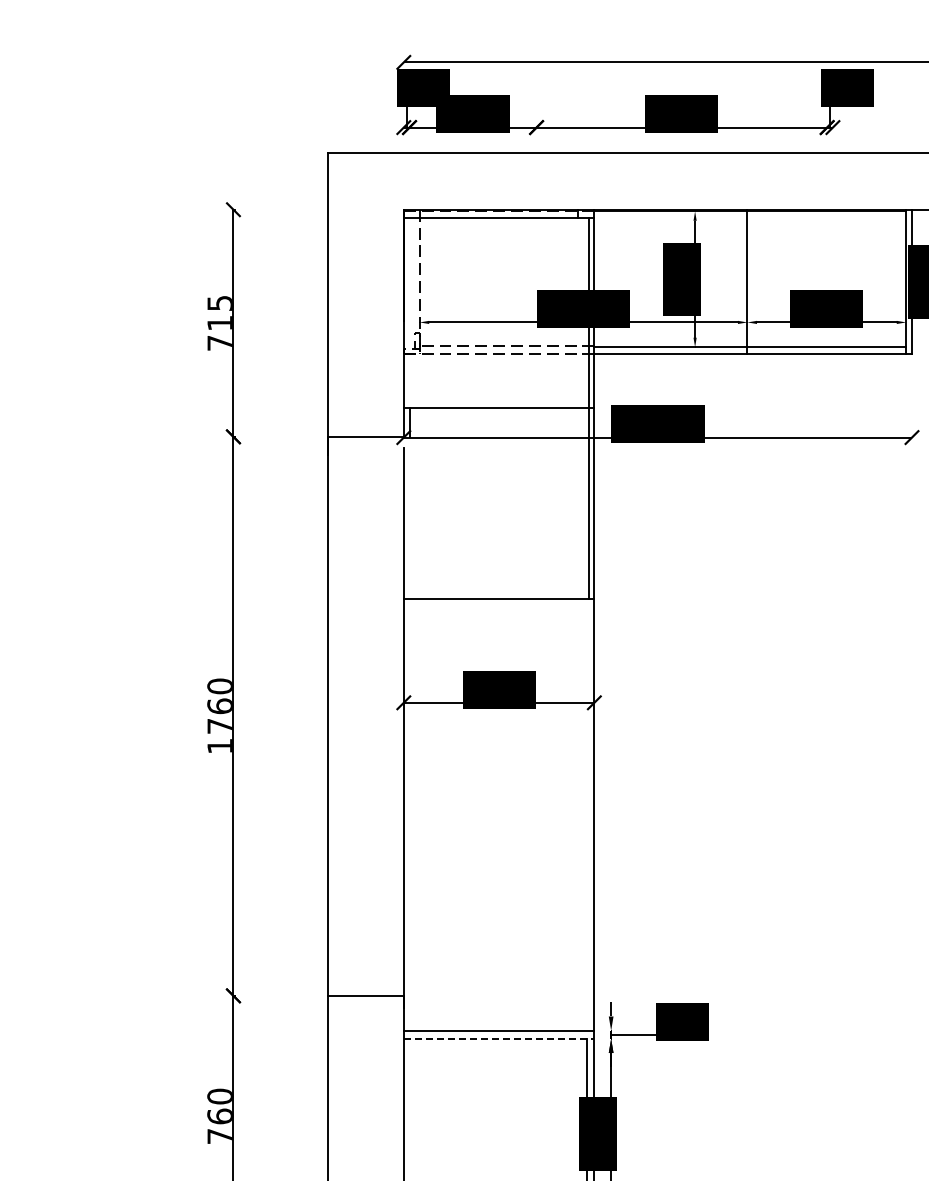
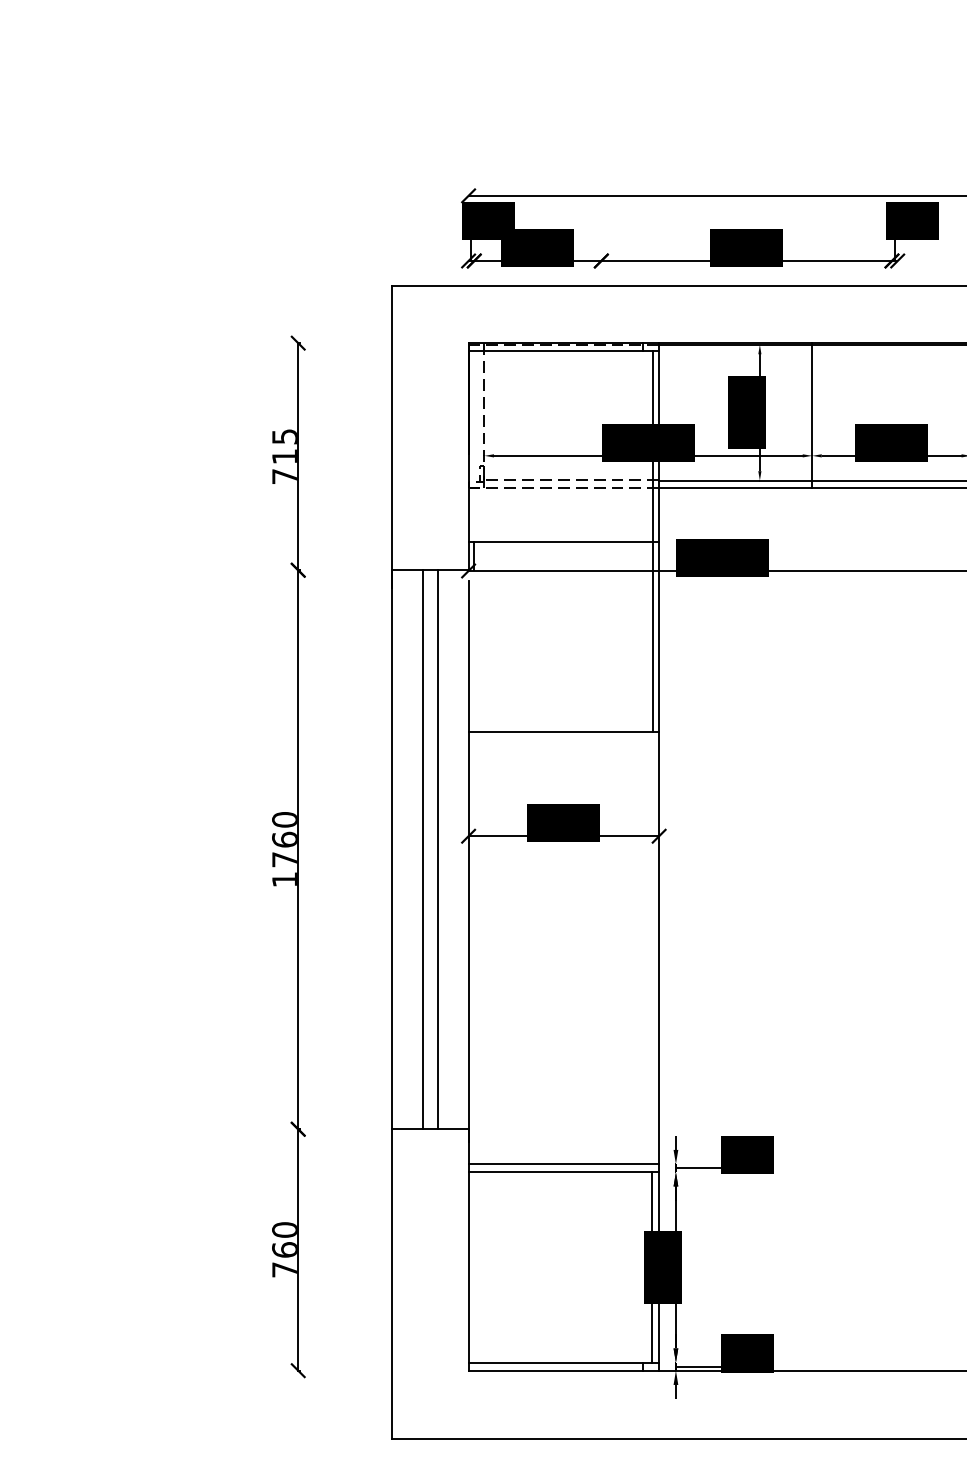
line: (357, 716) -> (422, 849), added
line: (373, 716) -> (438, 849), added
line: (499, 1039) -> (564, 1172), dashed -> solid

